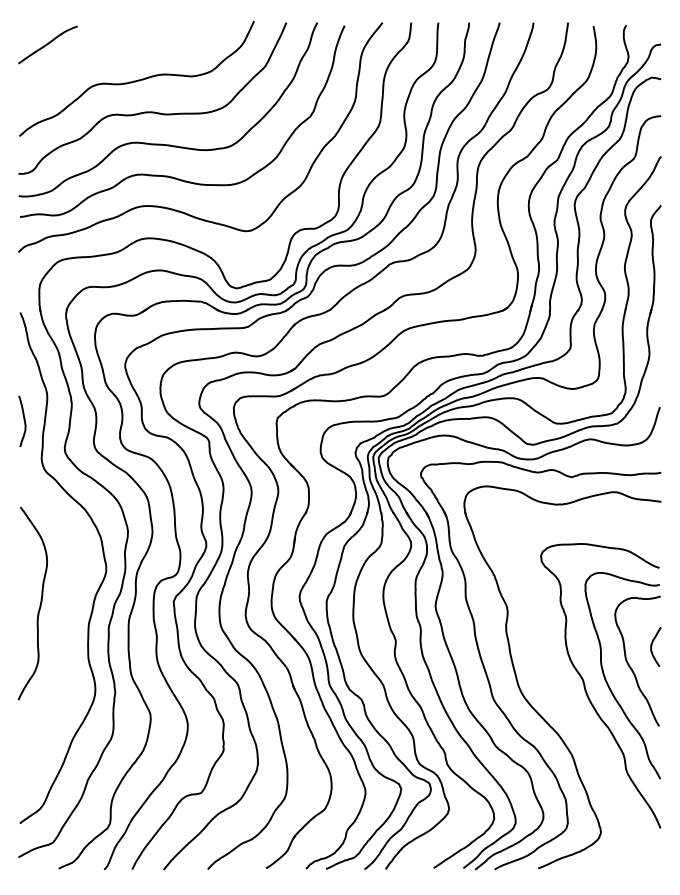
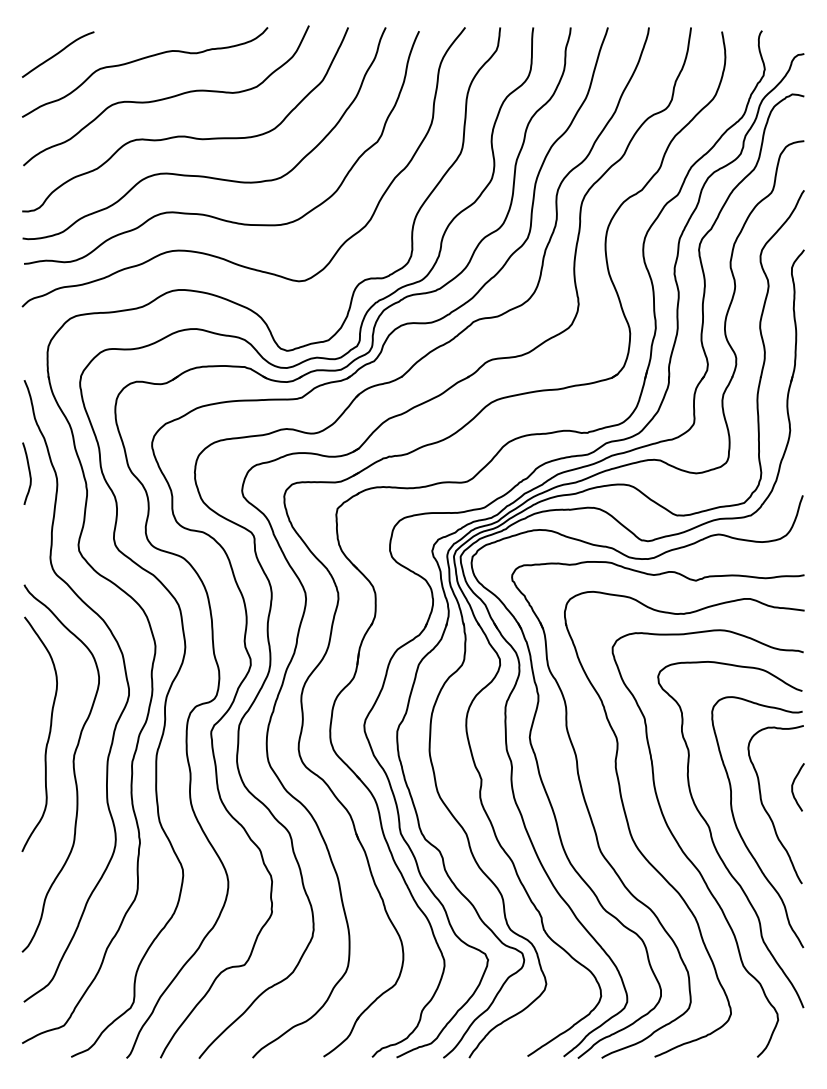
curve: (115, 49) -> (140, 60), added
curve: (23, 419) -> (28, 471), moved
curve: (59, 629) -> (72, 766), added
curve: (567, 706) -> (690, 859), added

